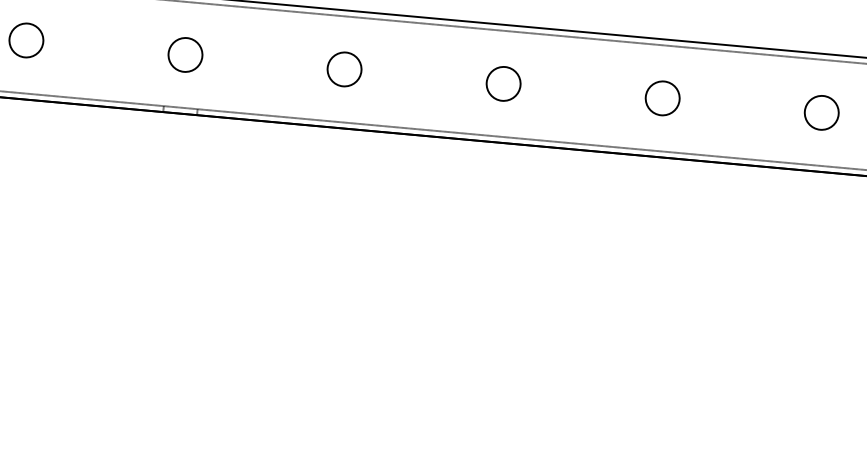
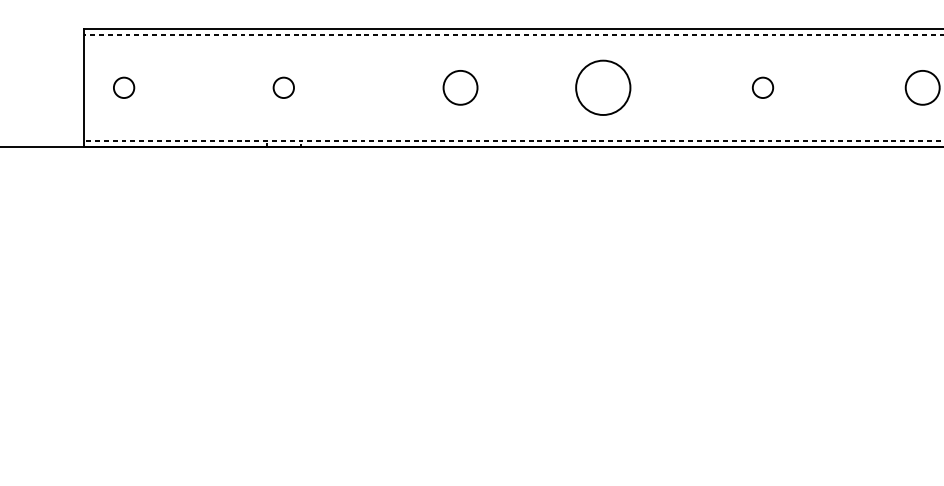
circle: (26, 40) -> (124, 87), size x0.6
circle: (185, 54) -> (283, 87), size x0.6
circle: (344, 69) -> (460, 87), moved
circle: (503, 83) -> (603, 87), size x1.6
circle: (662, 98) -> (762, 87), size x0.6

